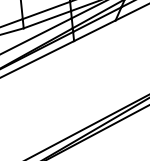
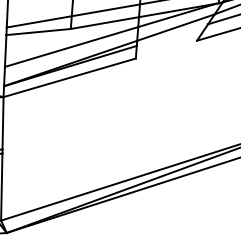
line: (97, 19) -> (172, 34), removed
line: (94, 30) -> (166, 49), removed

